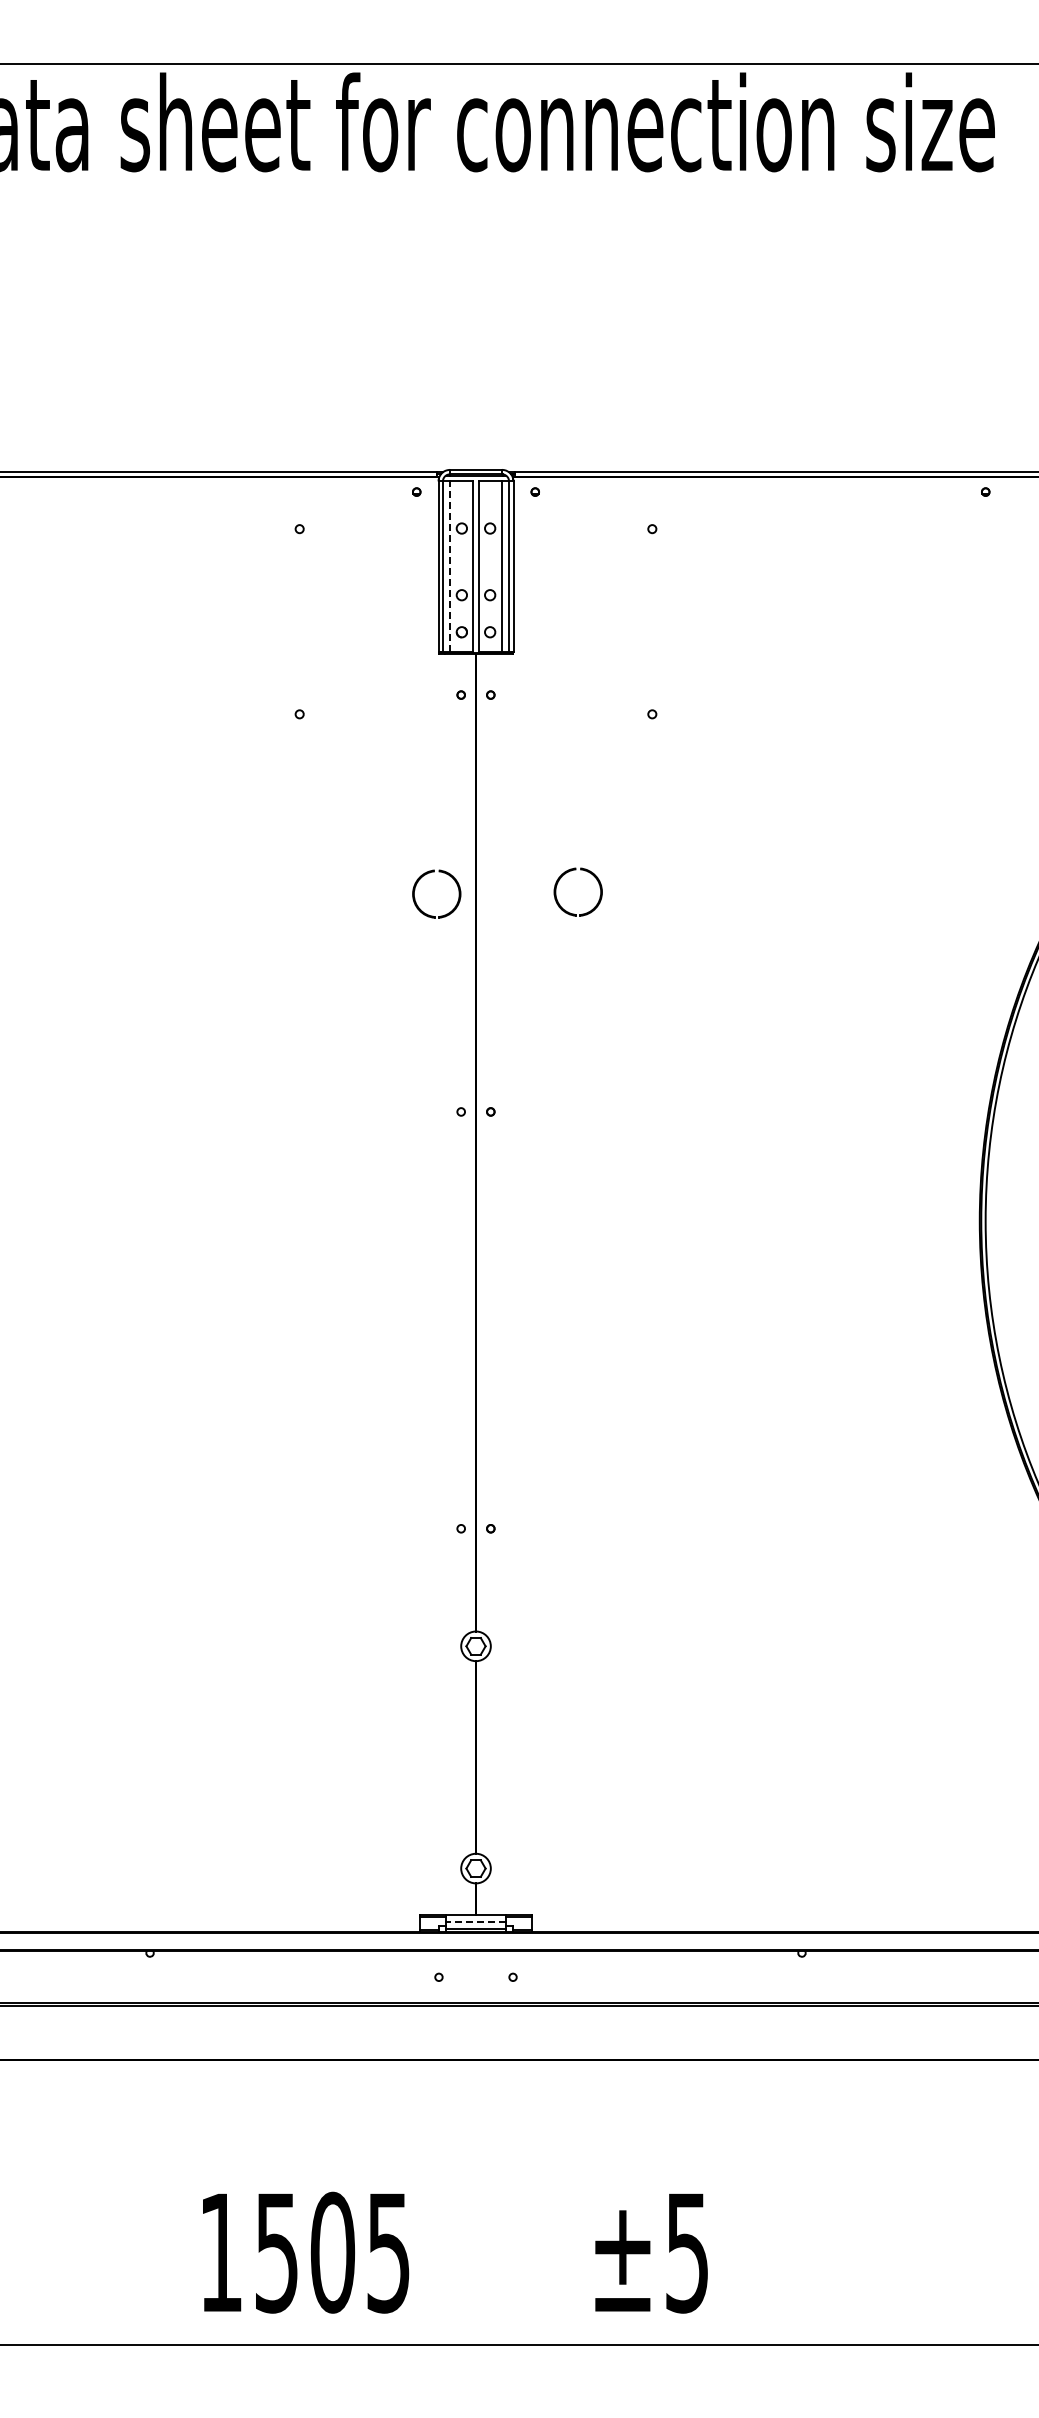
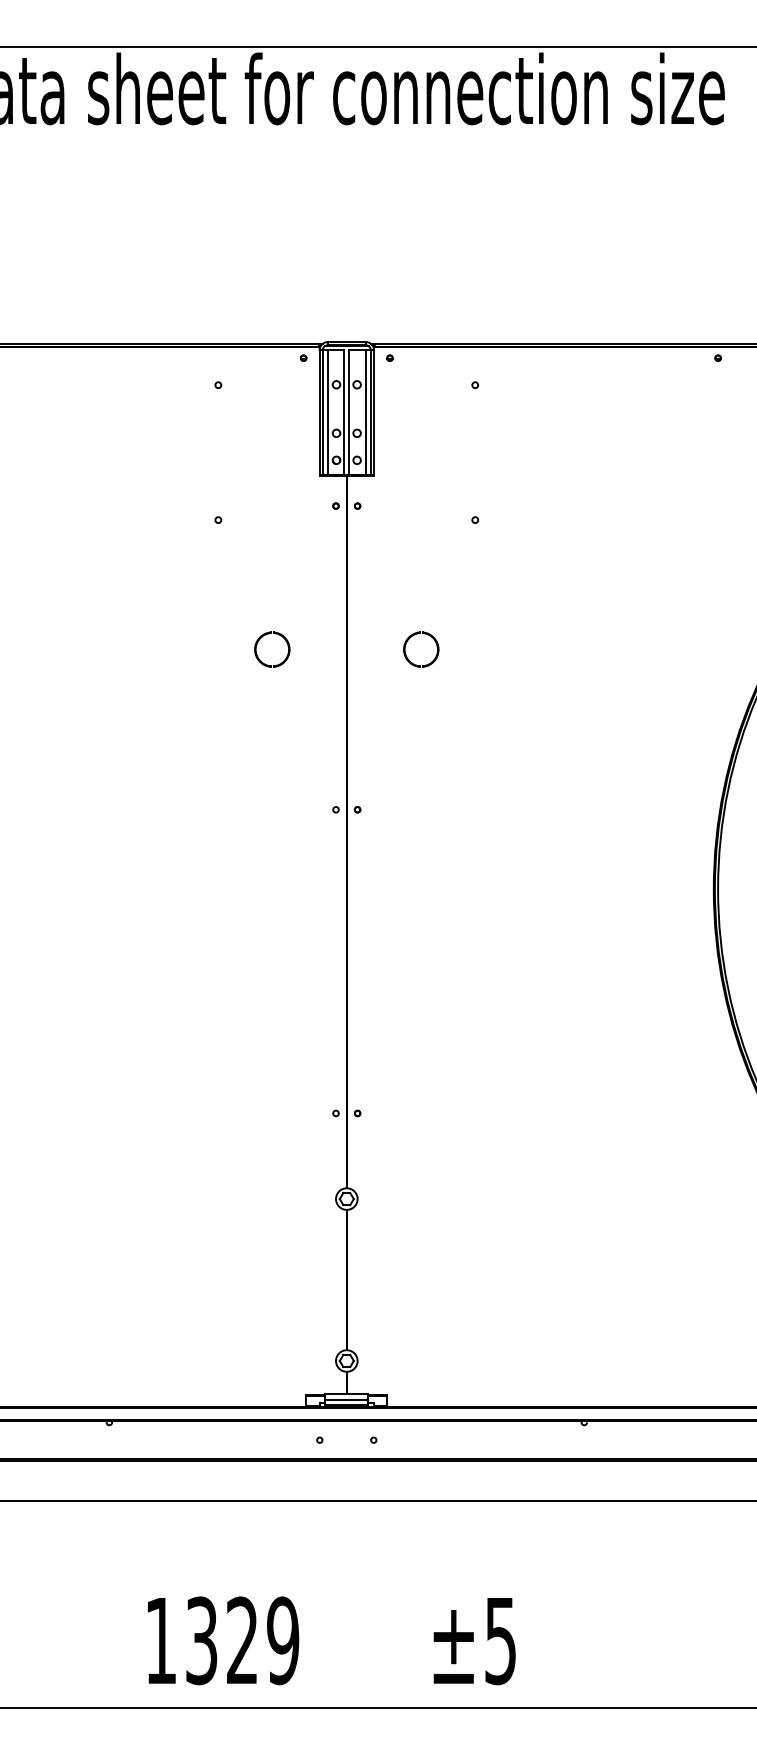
line: (450, 566) -> (328, 412), dashed -> solid
part: (430, 873) -> (267, 634), moved
line: (476, 1921) -> (347, 1399), dashed -> solid
text: (333, 2252) -> (242, 1640), 1505 -> 1329

